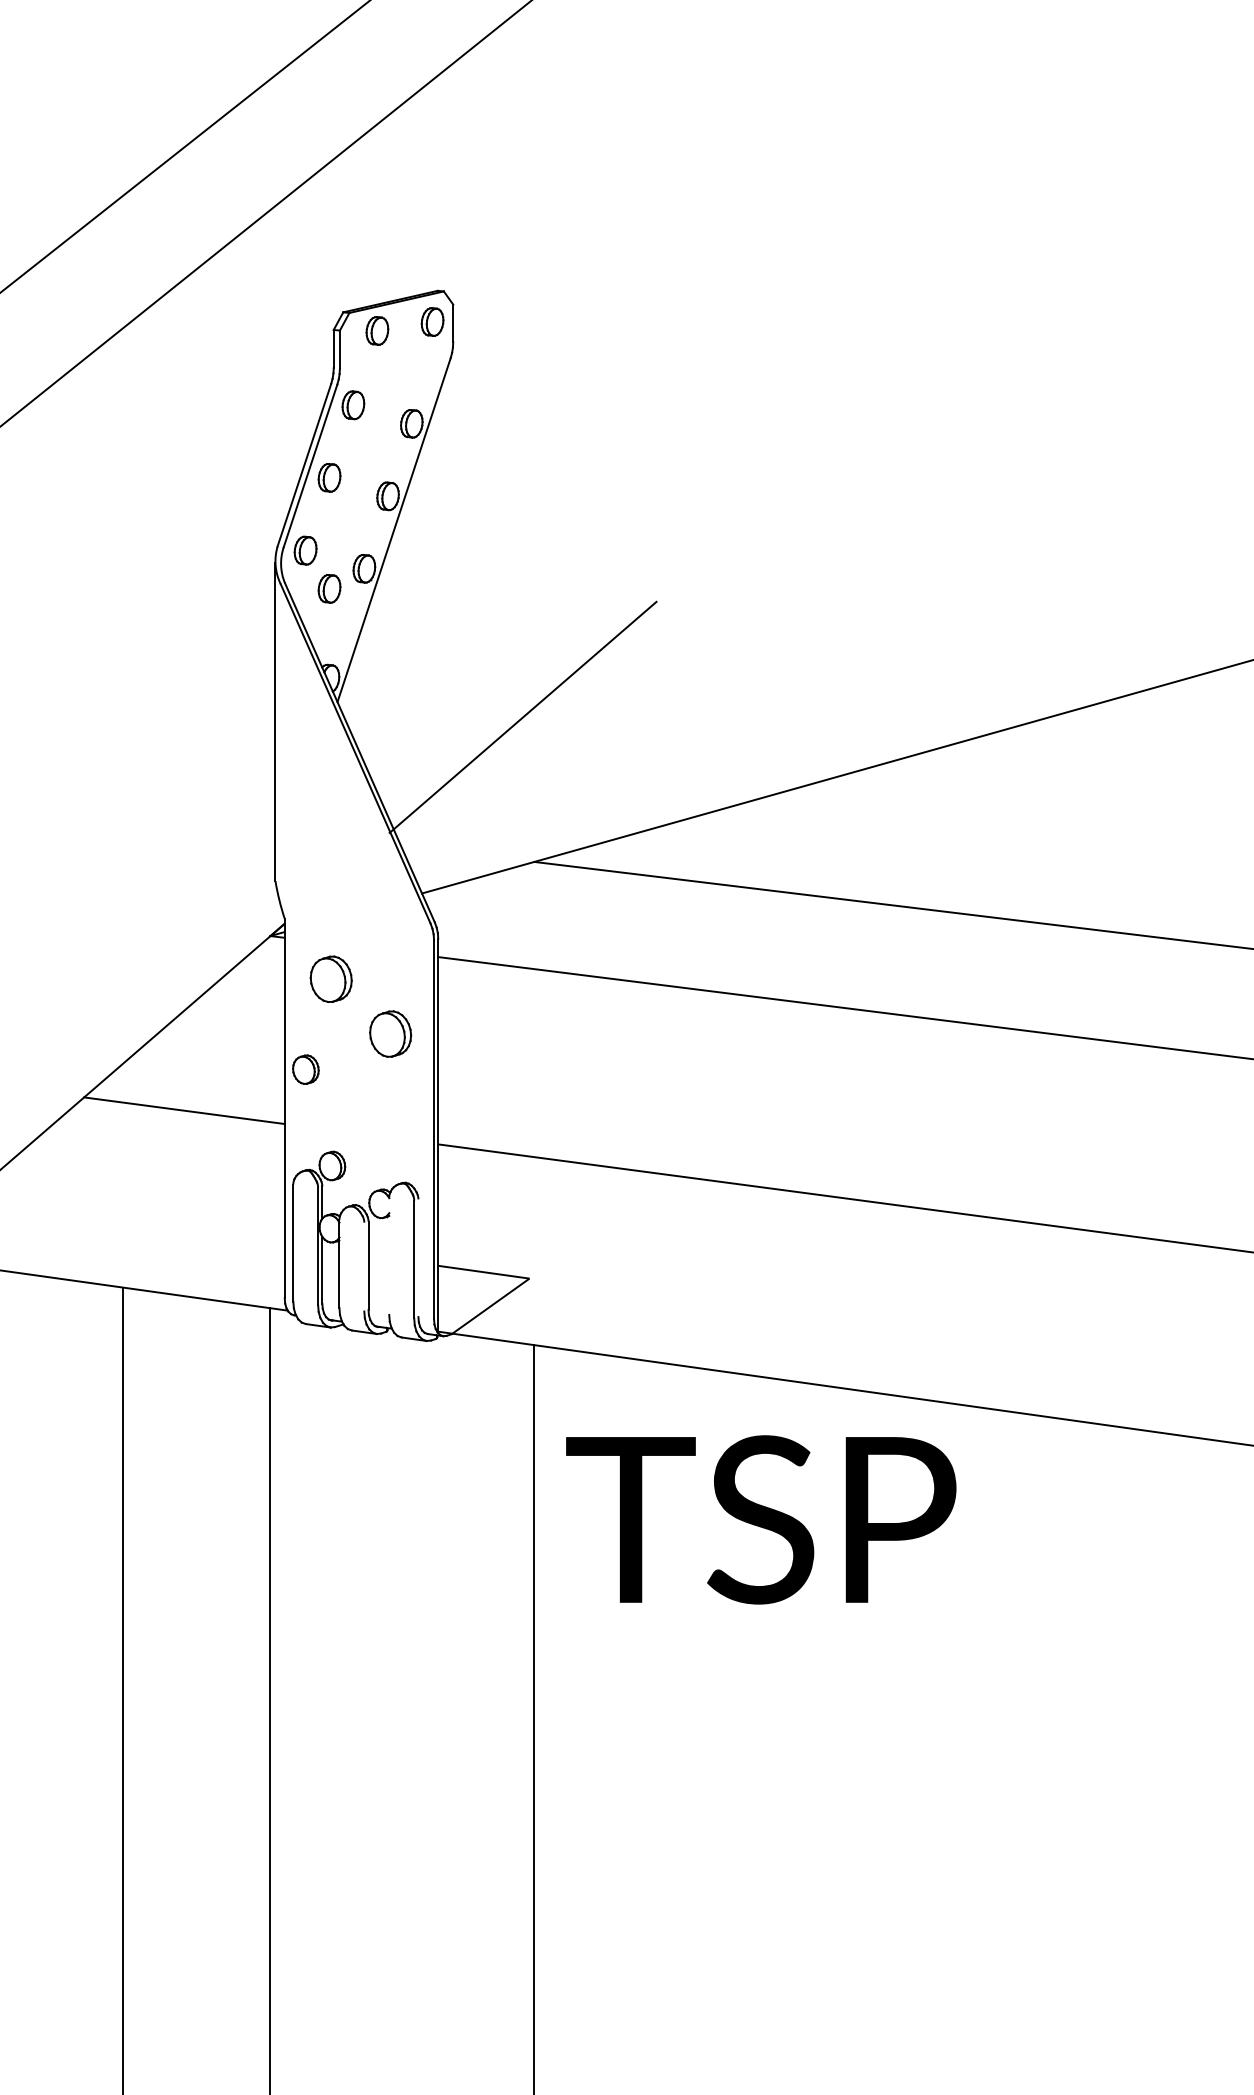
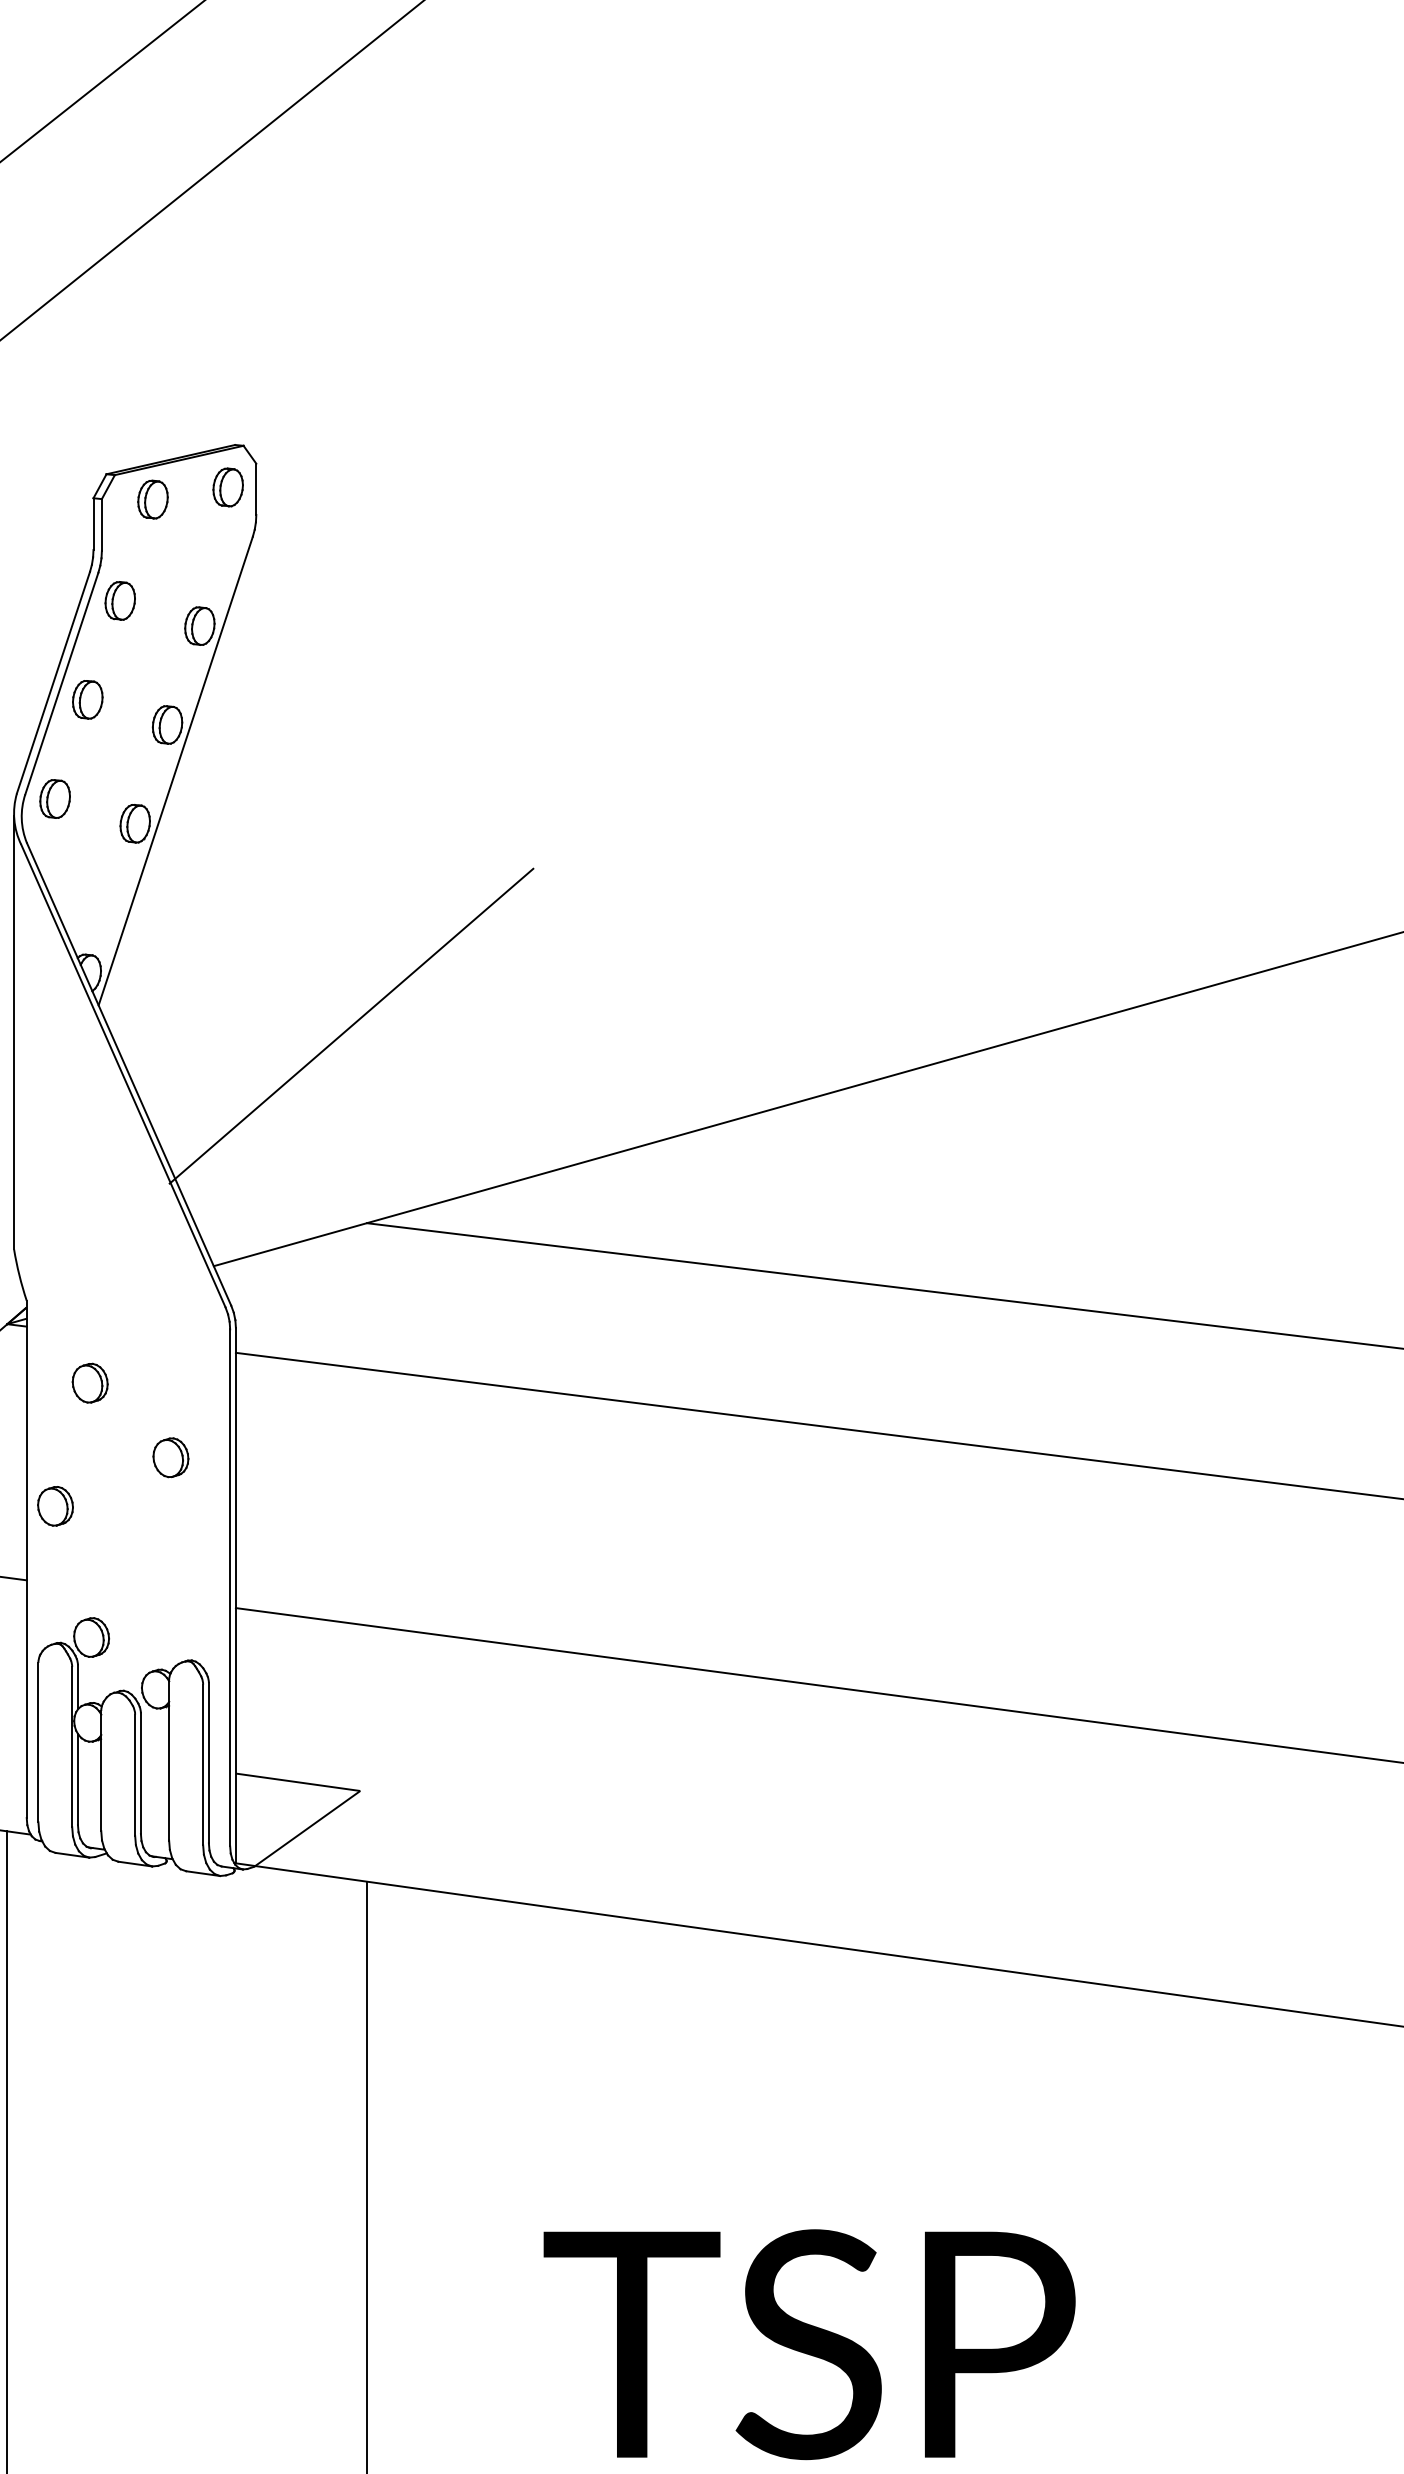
part: (329, 588) -> (87, 850), removed
part: (331, 979) -> (90, 1383), size x0.62
part: (390, 1033) -> (170, 1456), size x0.62
line: (389, 1255) -> (169, 1759), added
line: (418, 1258) -> (208, 1763), added
line: (364, 1266) -> (135, 1774), added
text: (761, 1519) -> (809, 2344), moved

